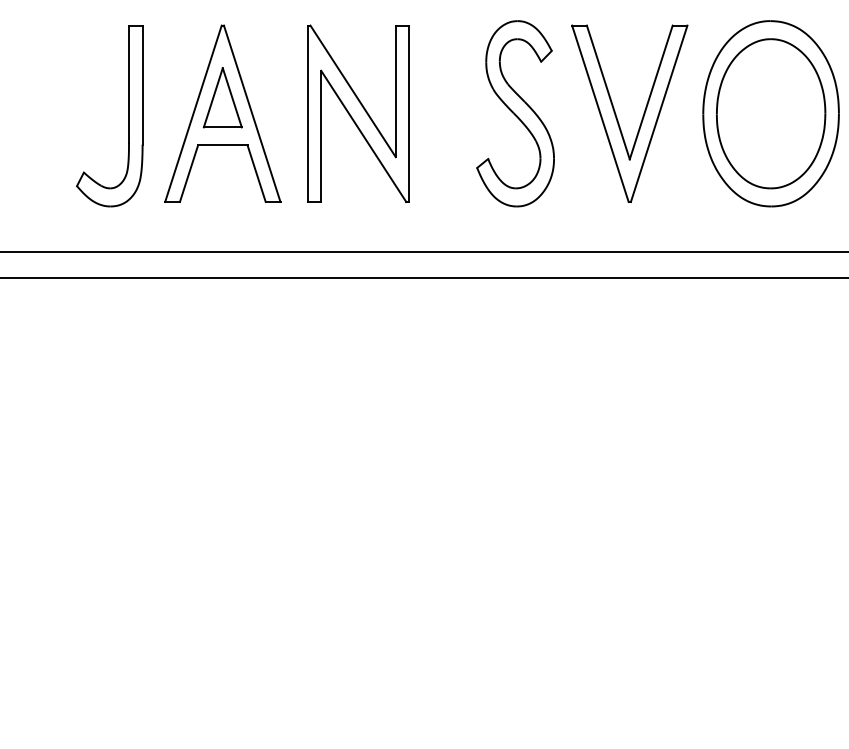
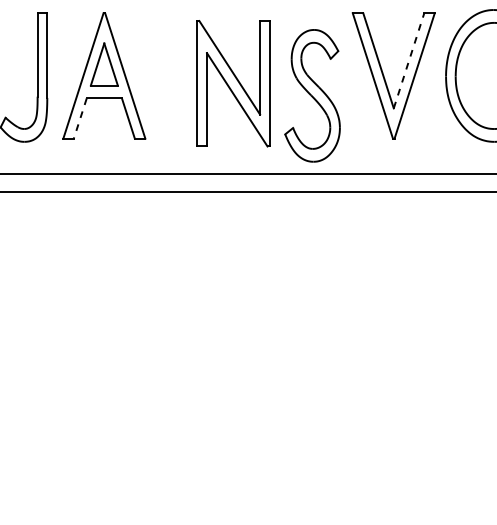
line: (651, 92) -> (409, 60), solid -> dashed
part: (358, 113) -> (233, 83), moved
part: (515, 113) -> (312, 95), moved
line: (189, 173) -> (80, 118), solid -> dashed

